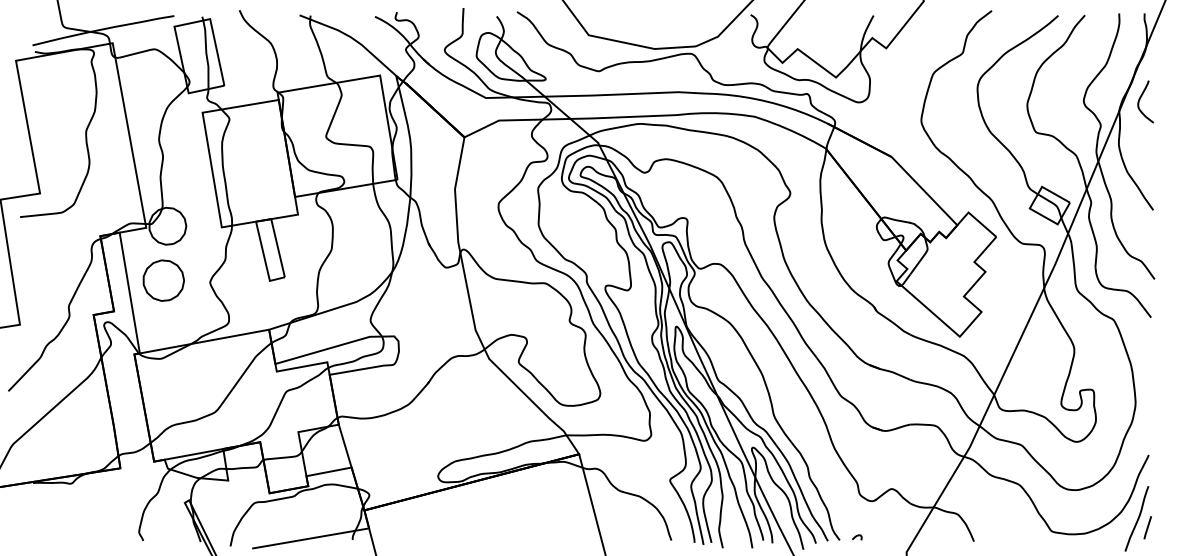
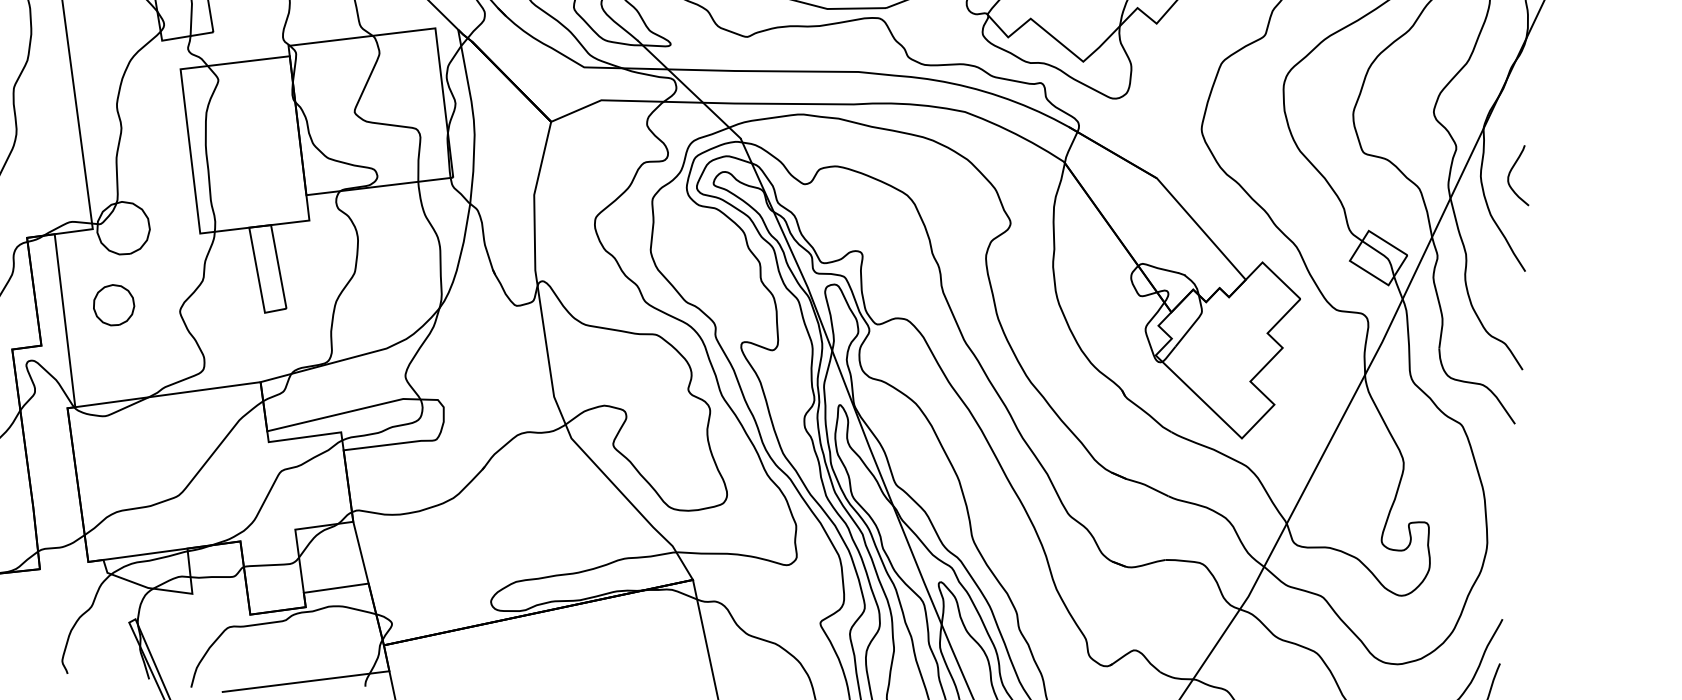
curve: (1140, 99) -> (1511, 171), moved
part: (163, 280) -> (113, 305), size x0.7

